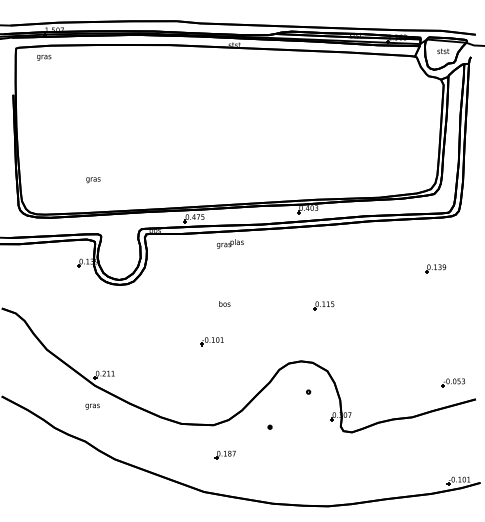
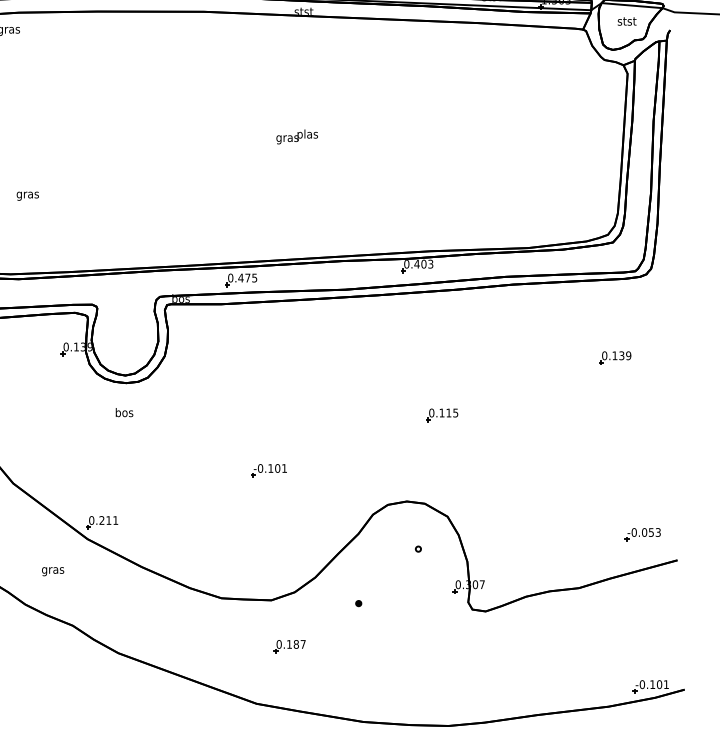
text: (93, 180) -> (28, 196), moved
text: (230, 243) -> (297, 136), moved
text: (224, 303) -> (124, 411), moved
text: (92, 406) -> (52, 571), moved

